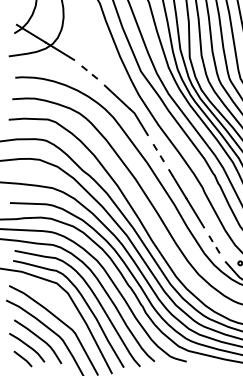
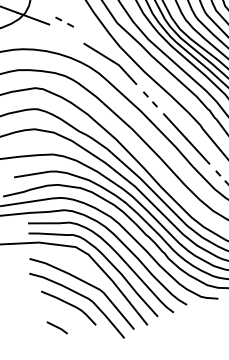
part: (89, 72) -> (64, 22), moved
line: (27, 346) -> (59, 314), removed

